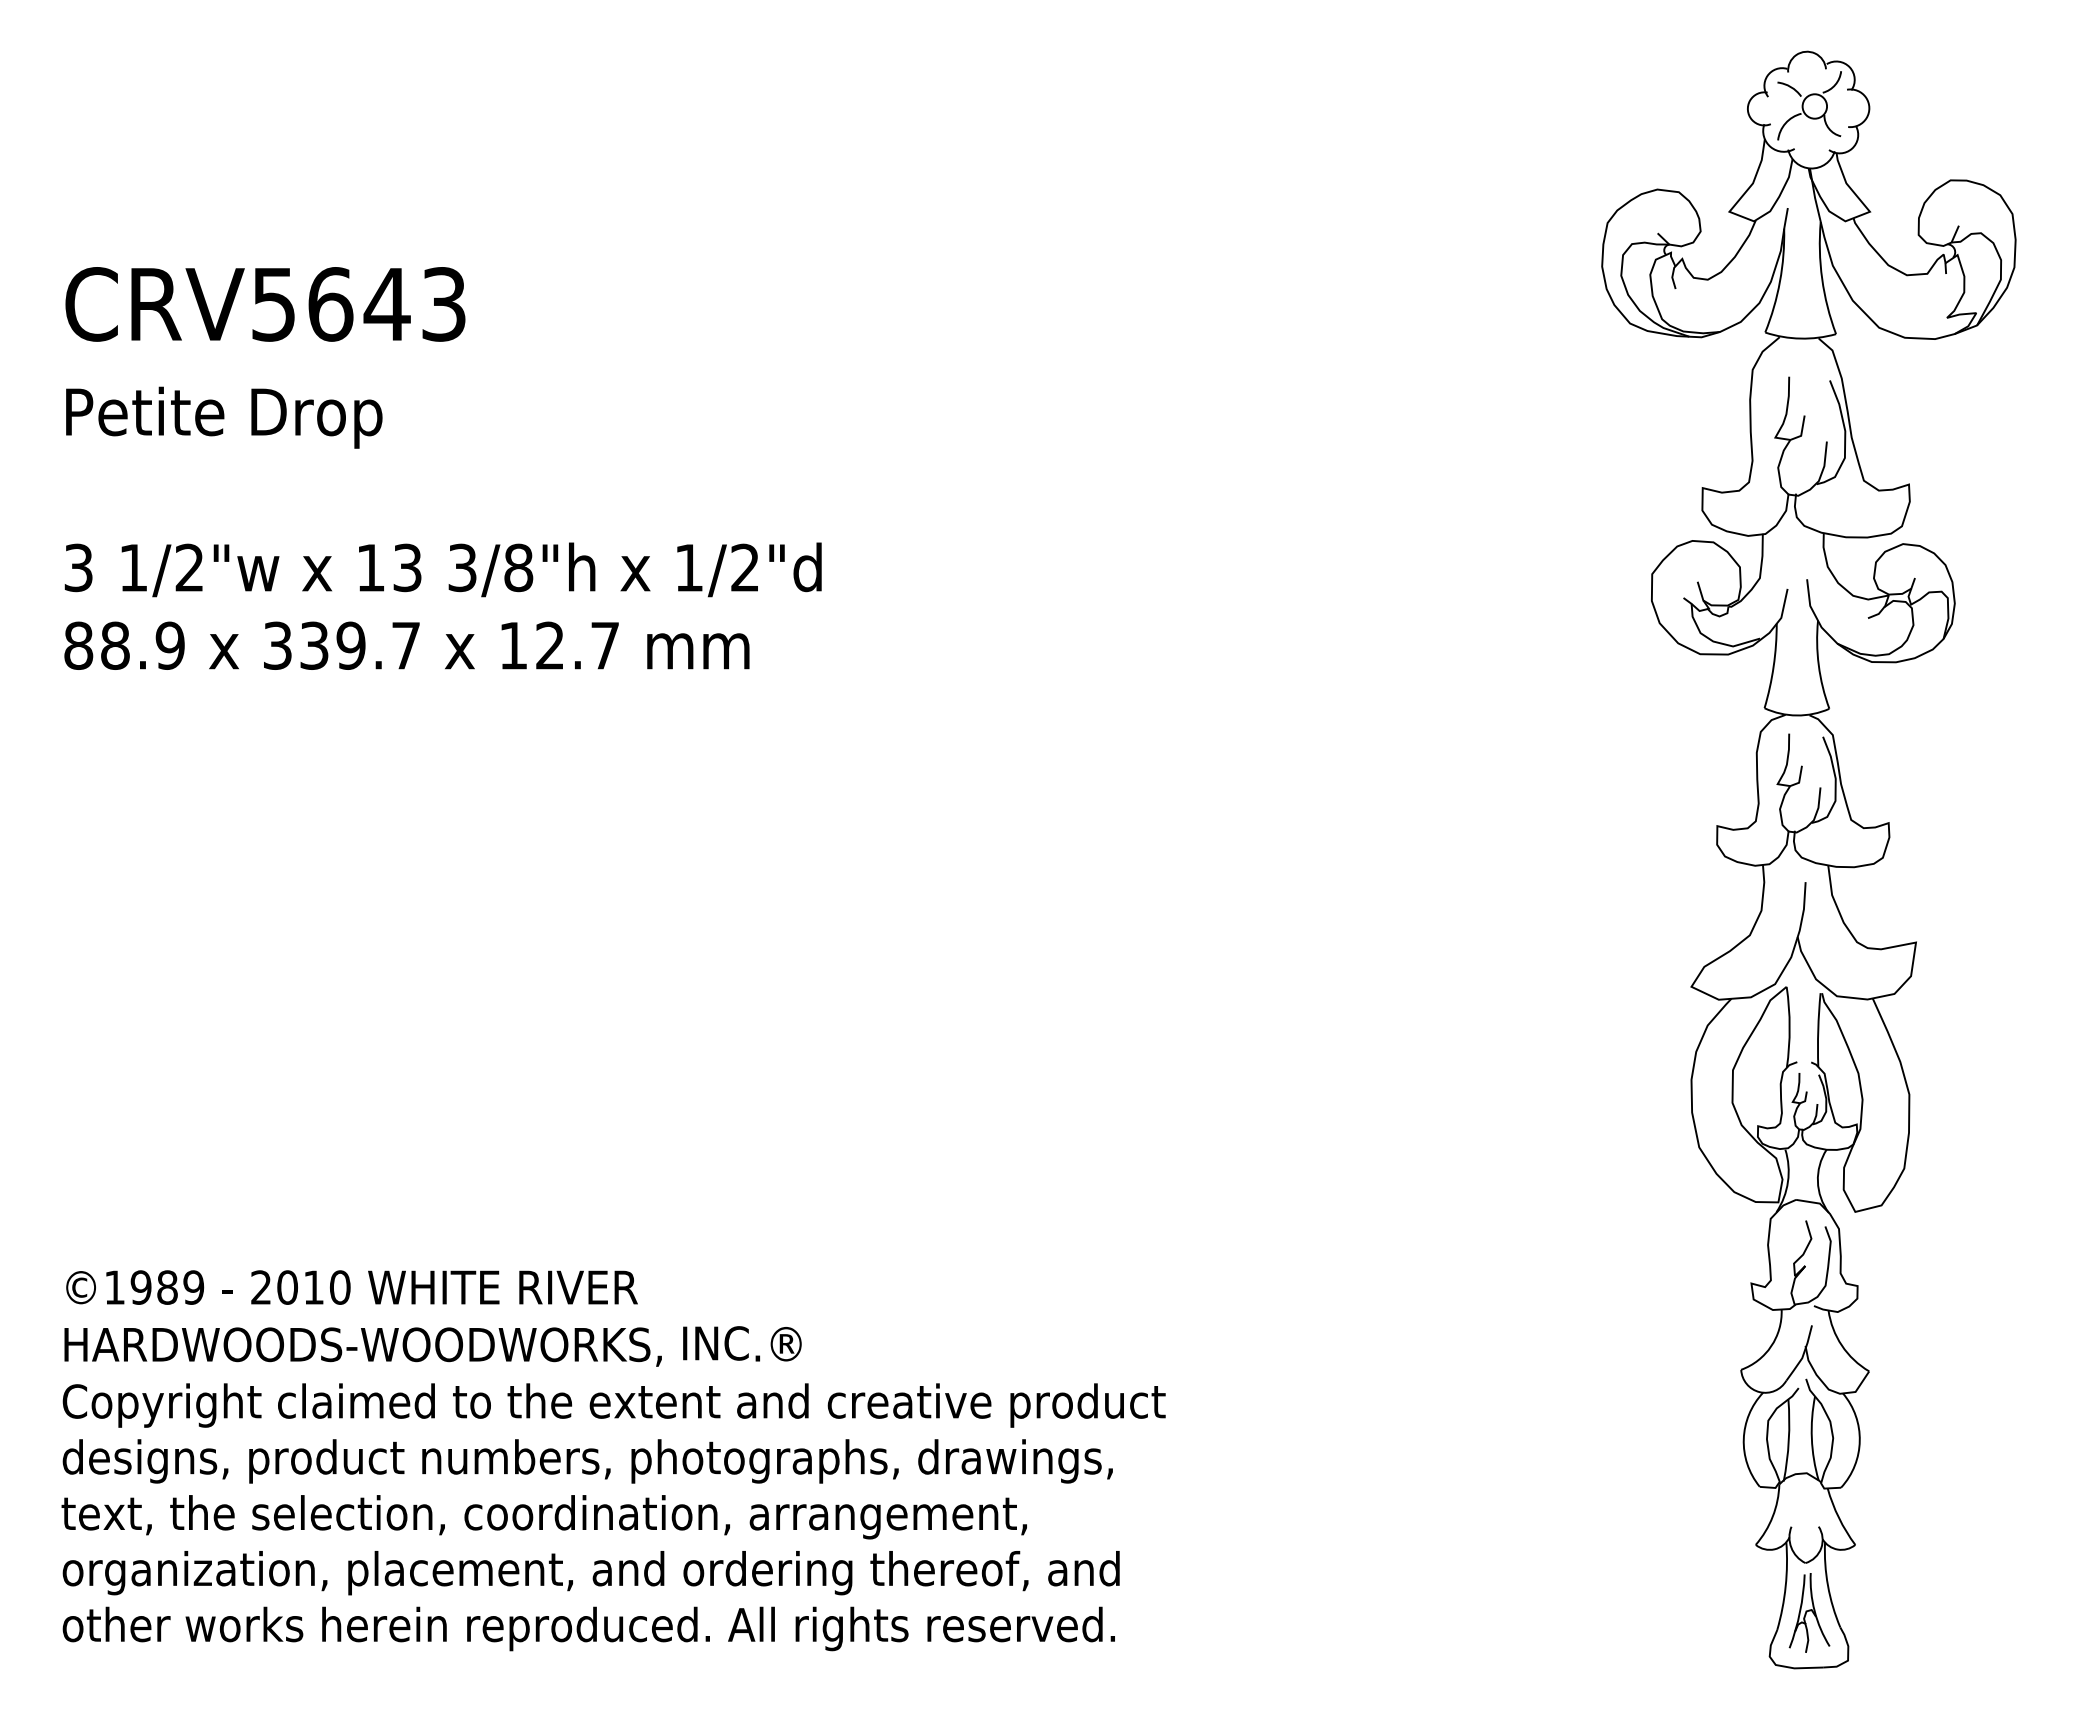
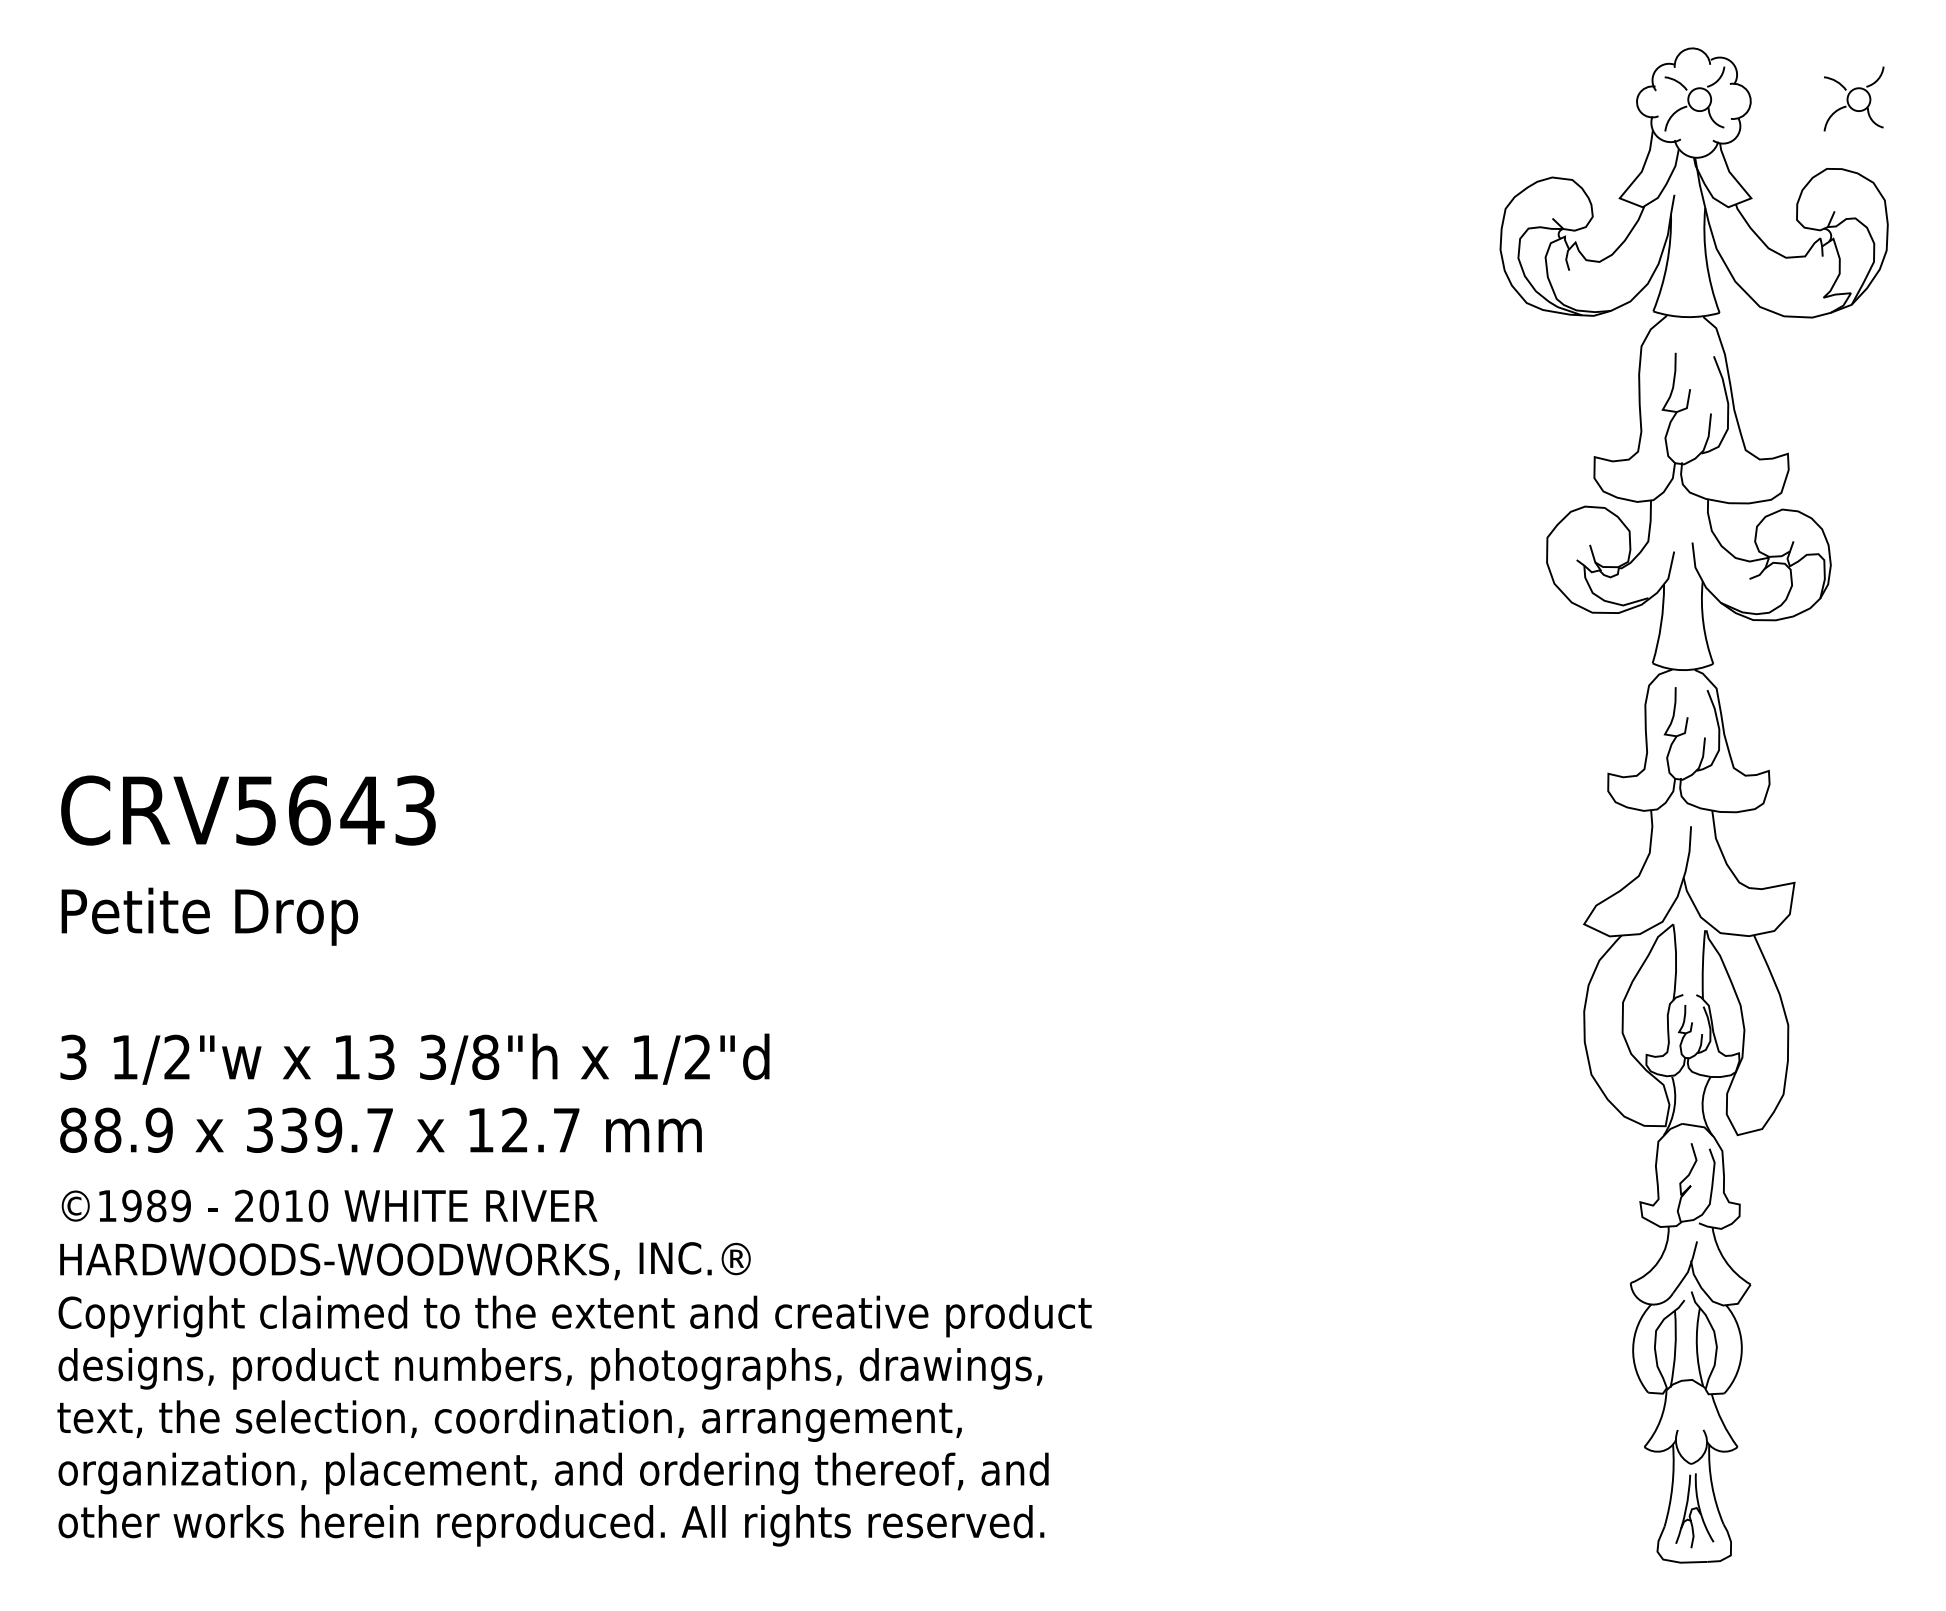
part: (1979, 105) -> (1853, 98), added
text: (442, 468) -> (414, 964), moved

